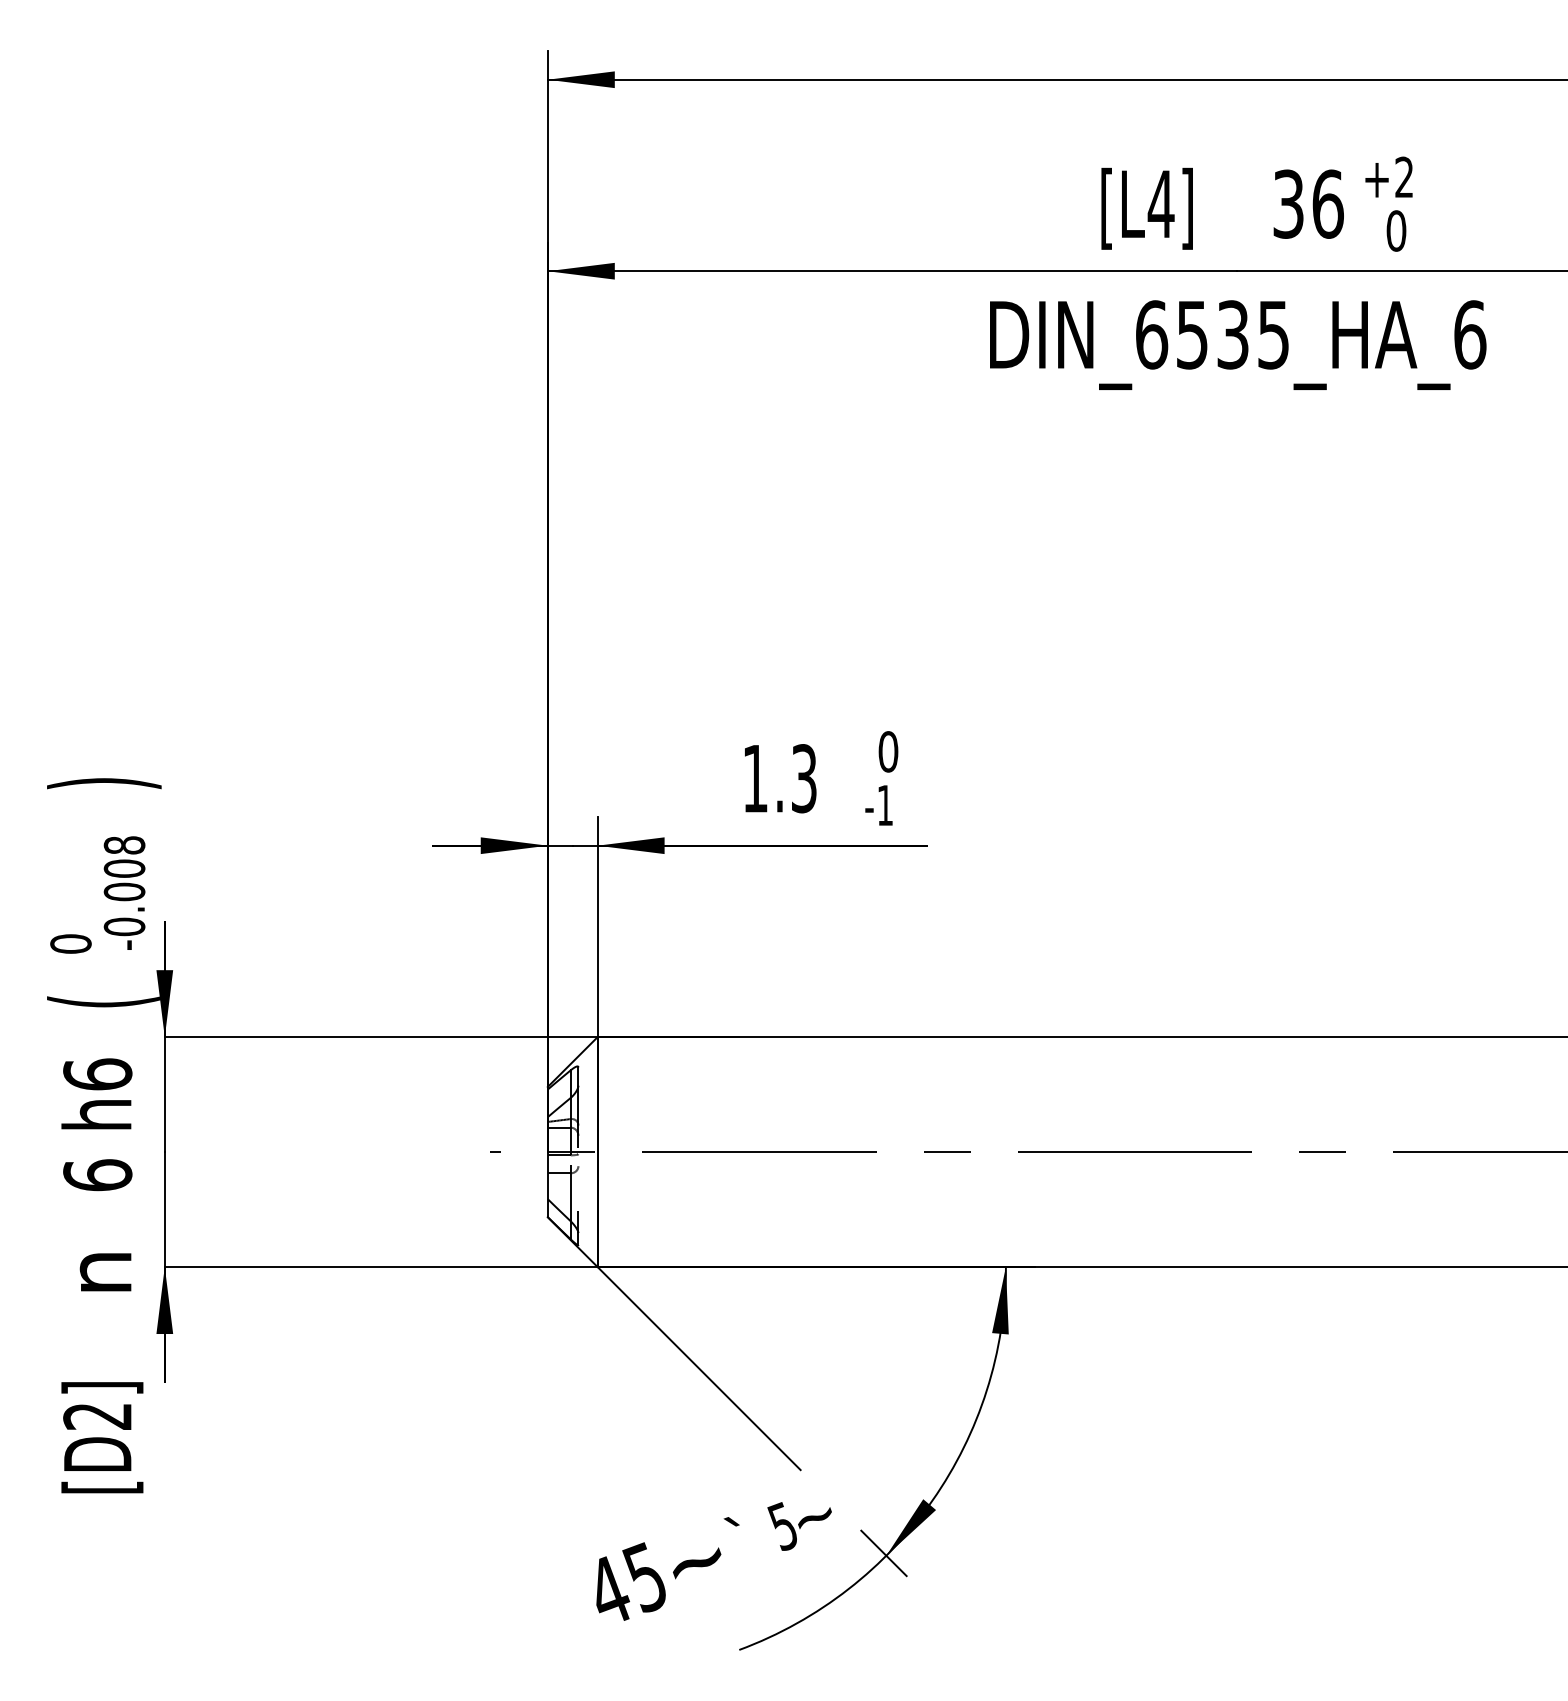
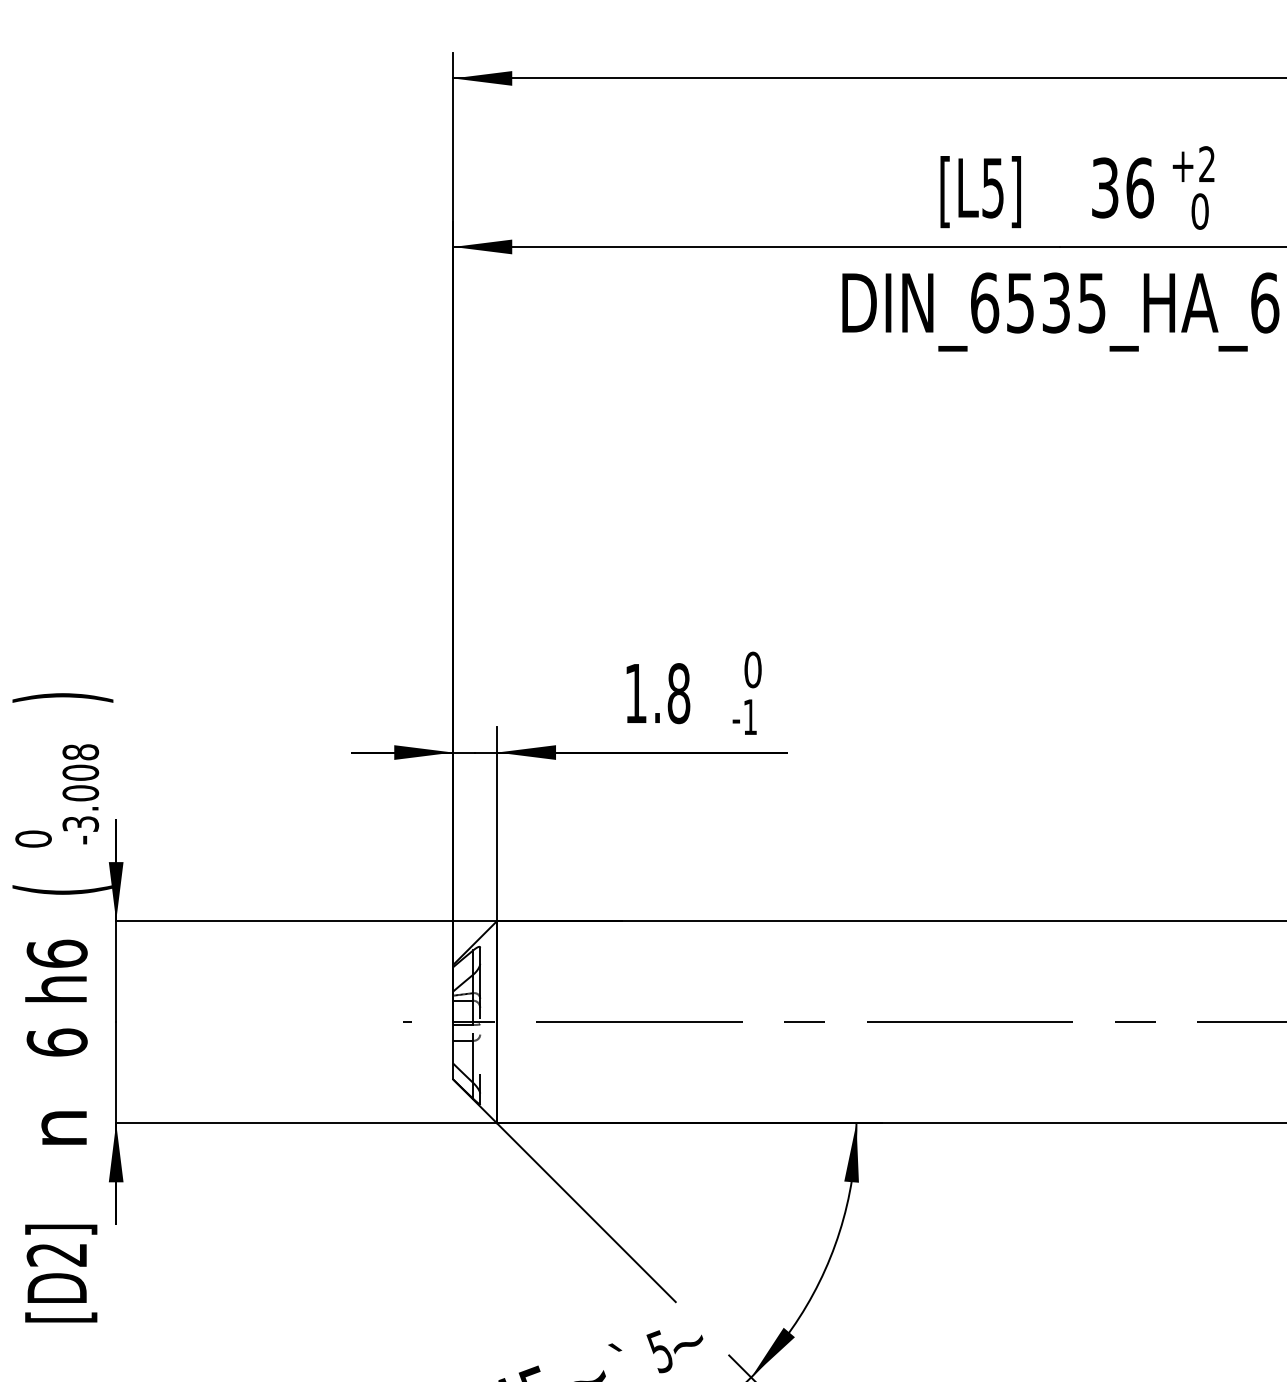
text: (1160, 204) -> (992, 188), [L4] -> [L5]
text: (804, 778) -> (679, 693), 1.3 -> 1.8
text: (124, 926) -> (80, 823), -0.008 -> -3.008

